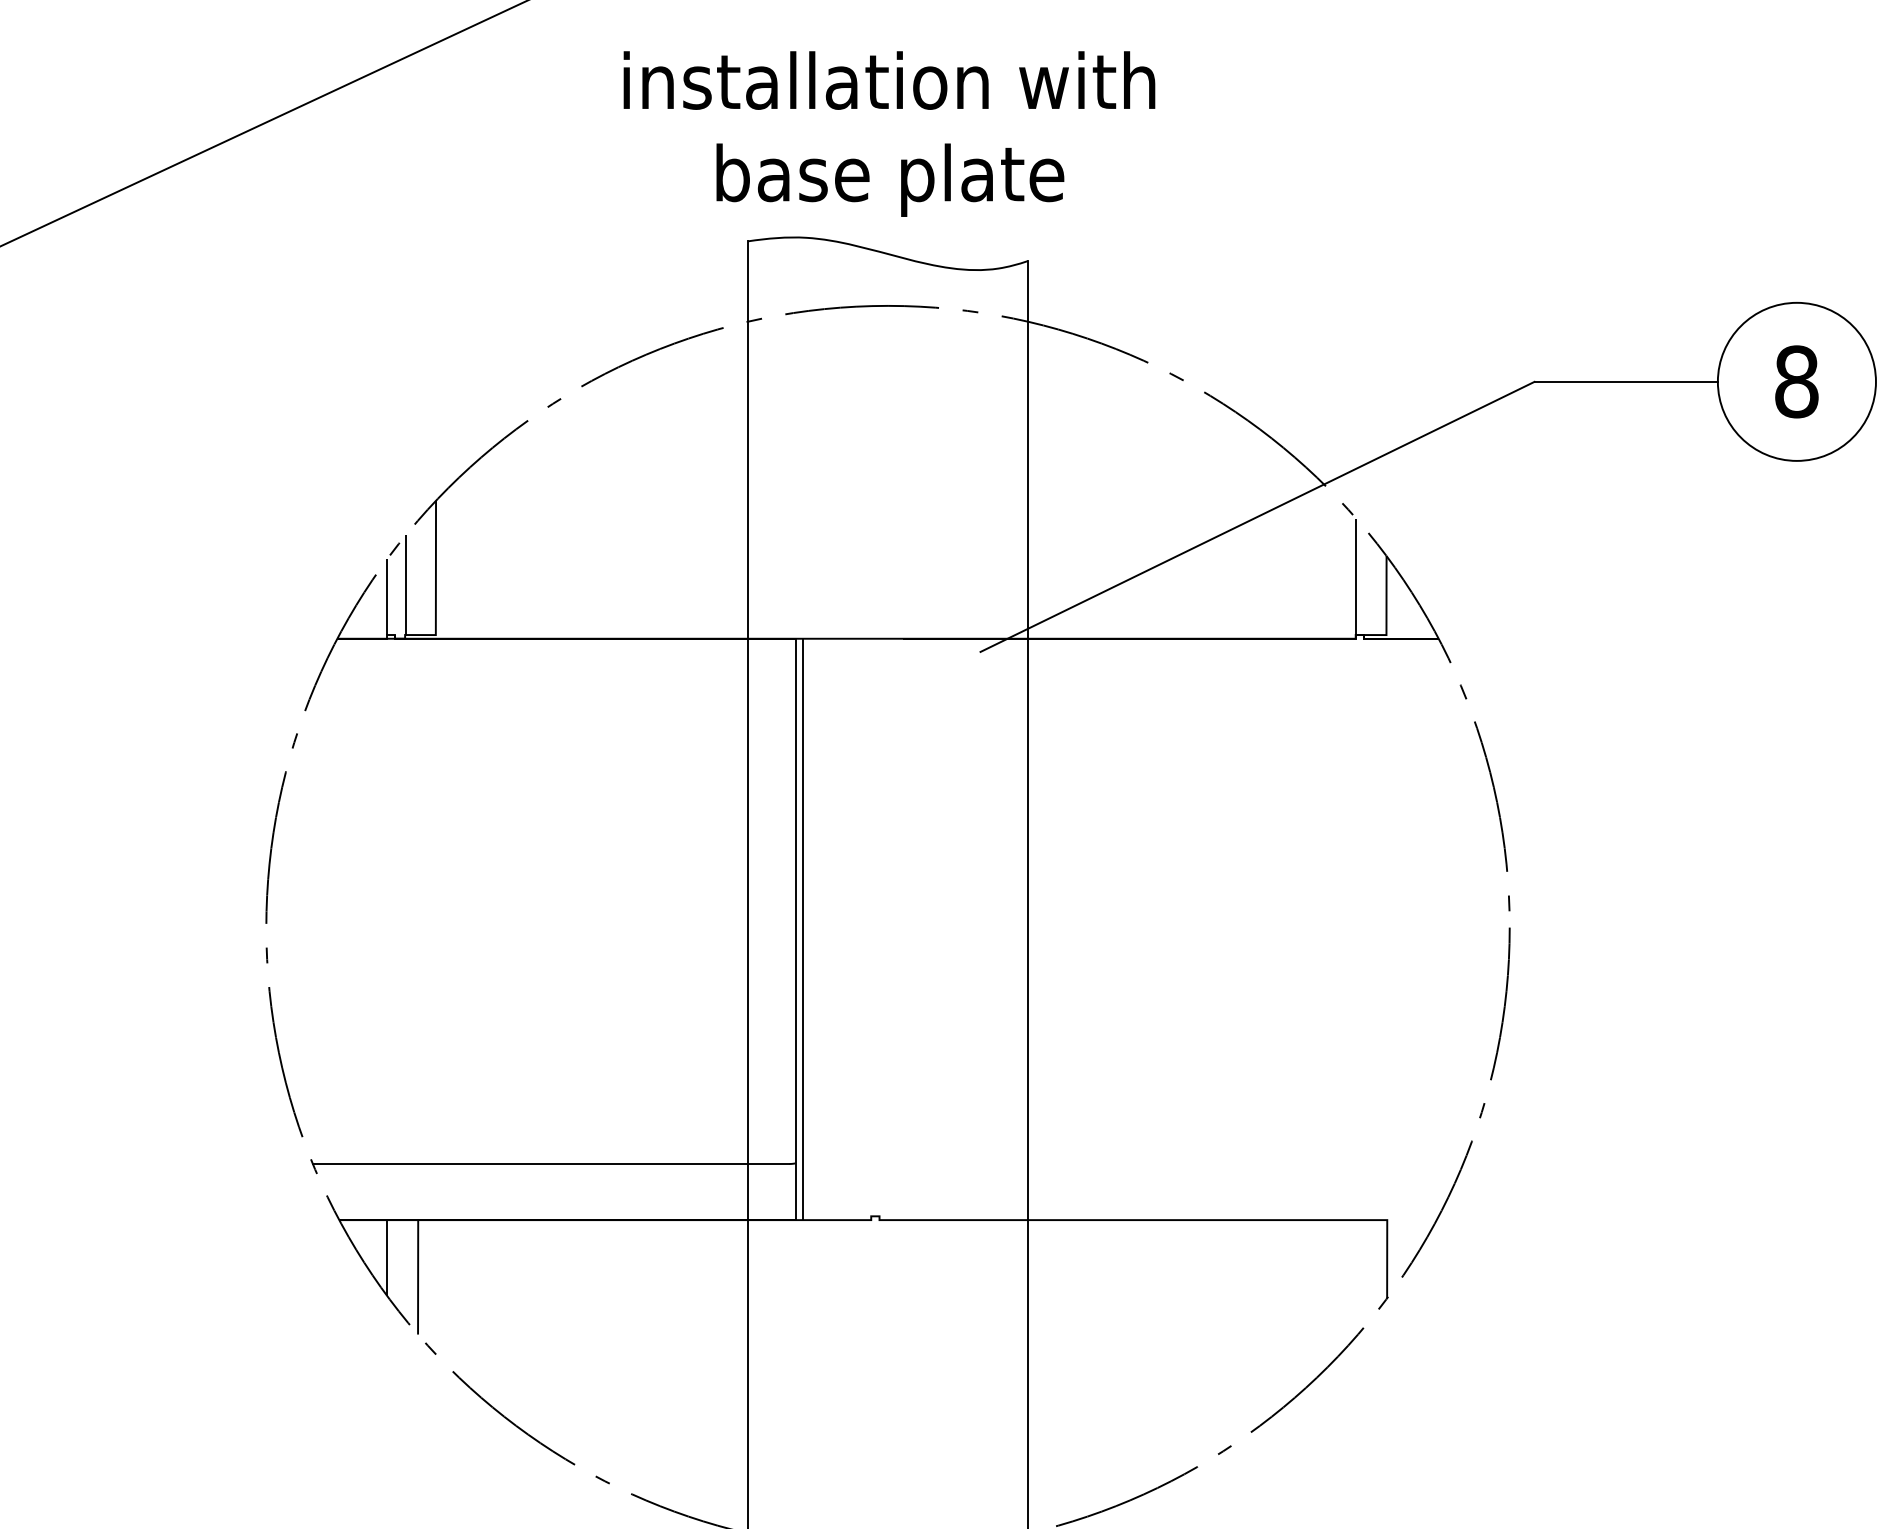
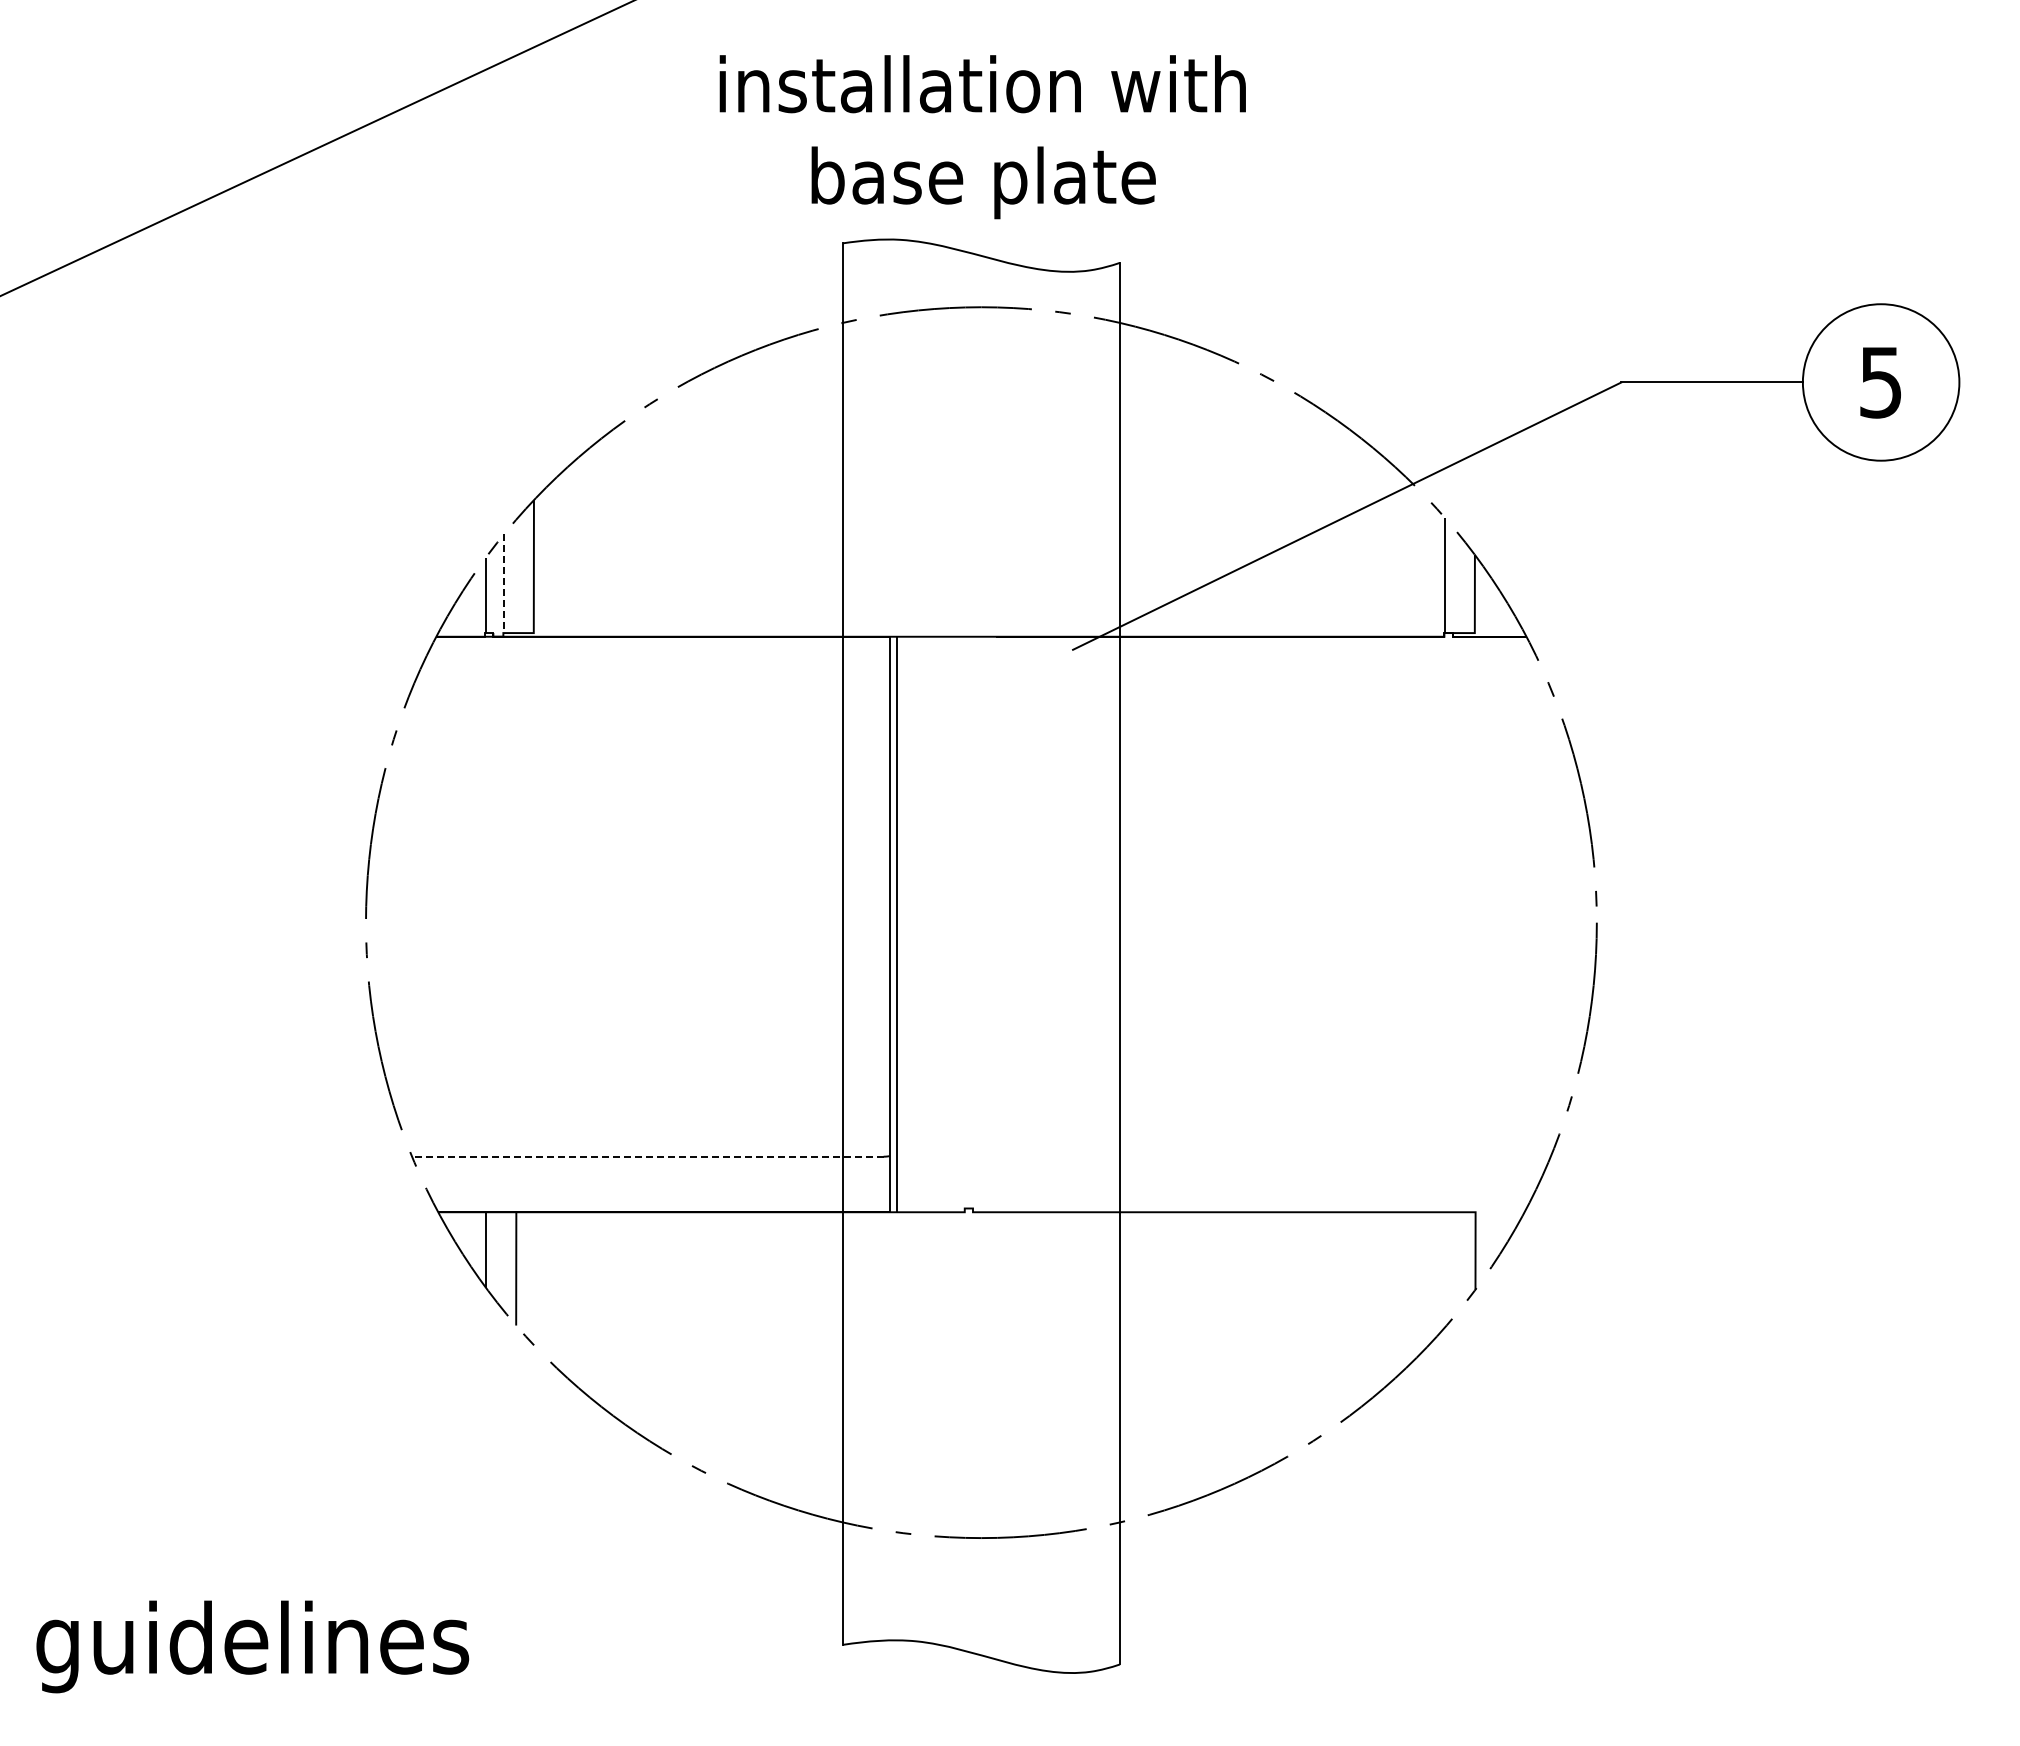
text: (1796, 381) -> (1880, 382), 8 -> 5
line: (406, 585) -> (504, 584), solid -> dashed
line: (550, 1163) -> (647, 1156), solid -> dashed

